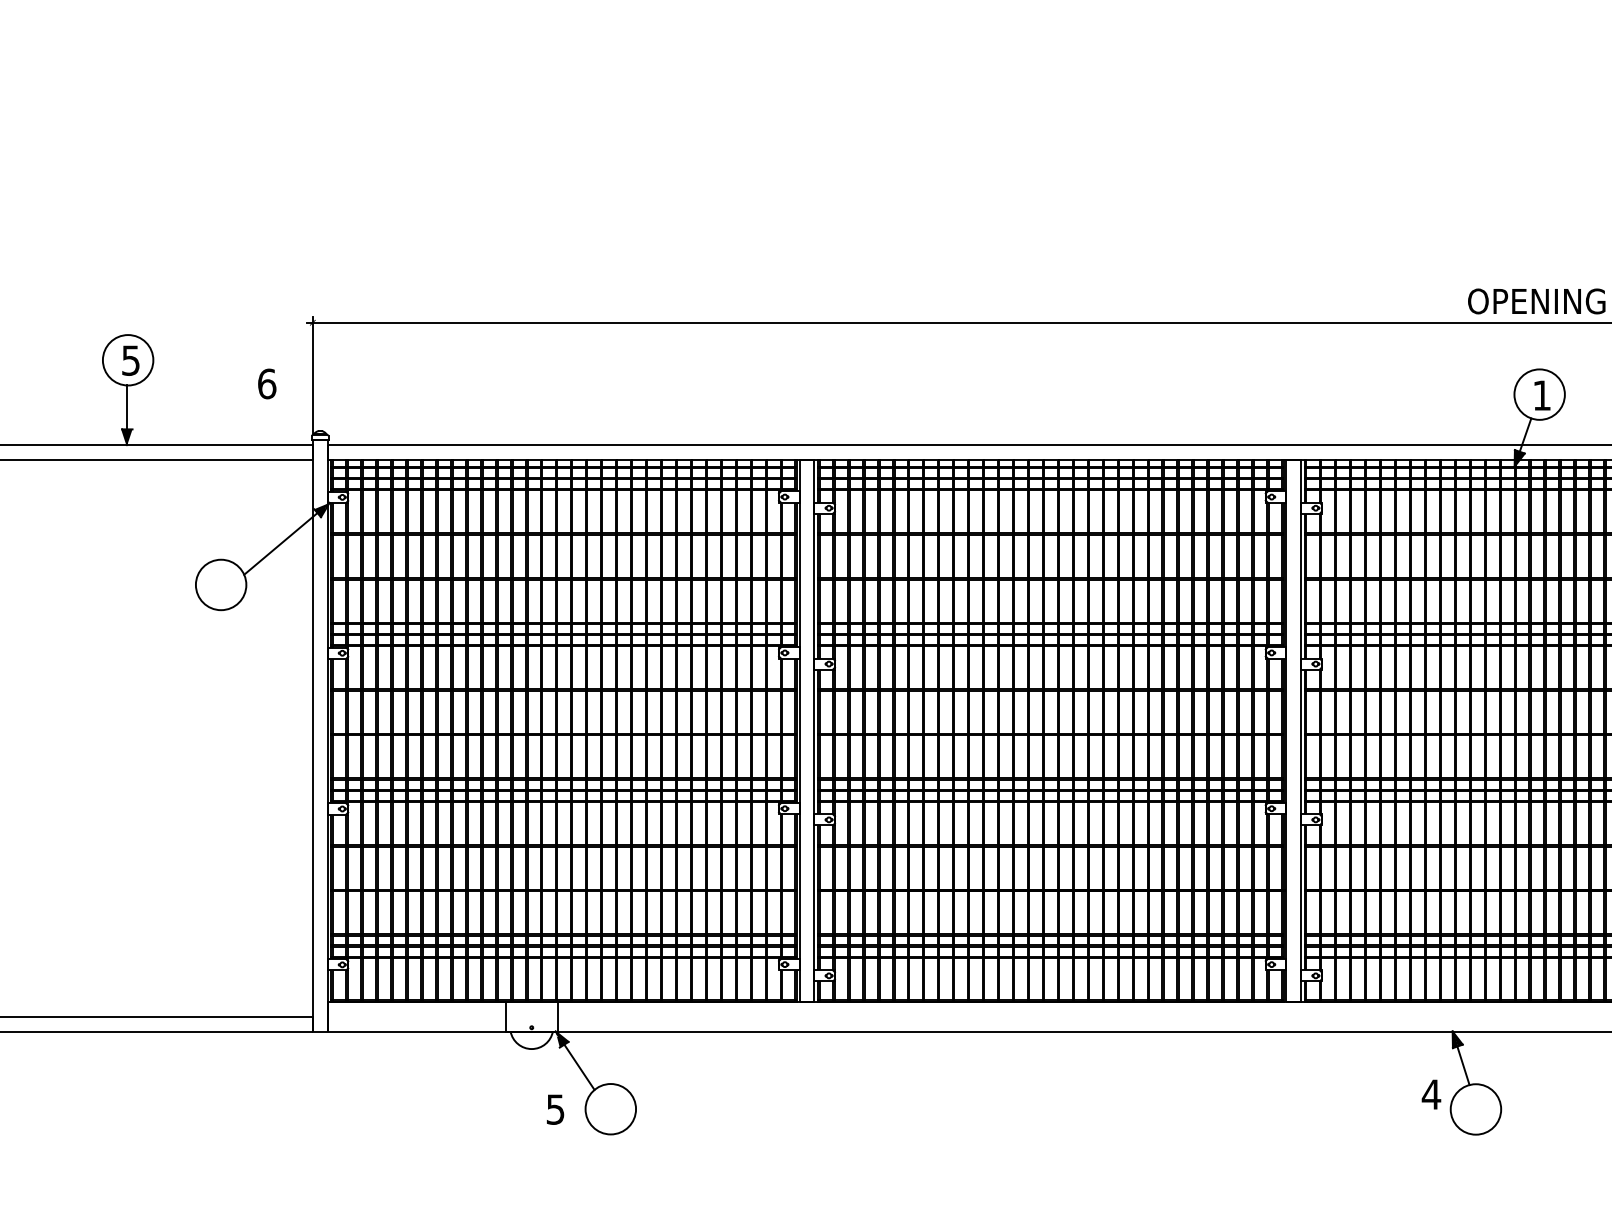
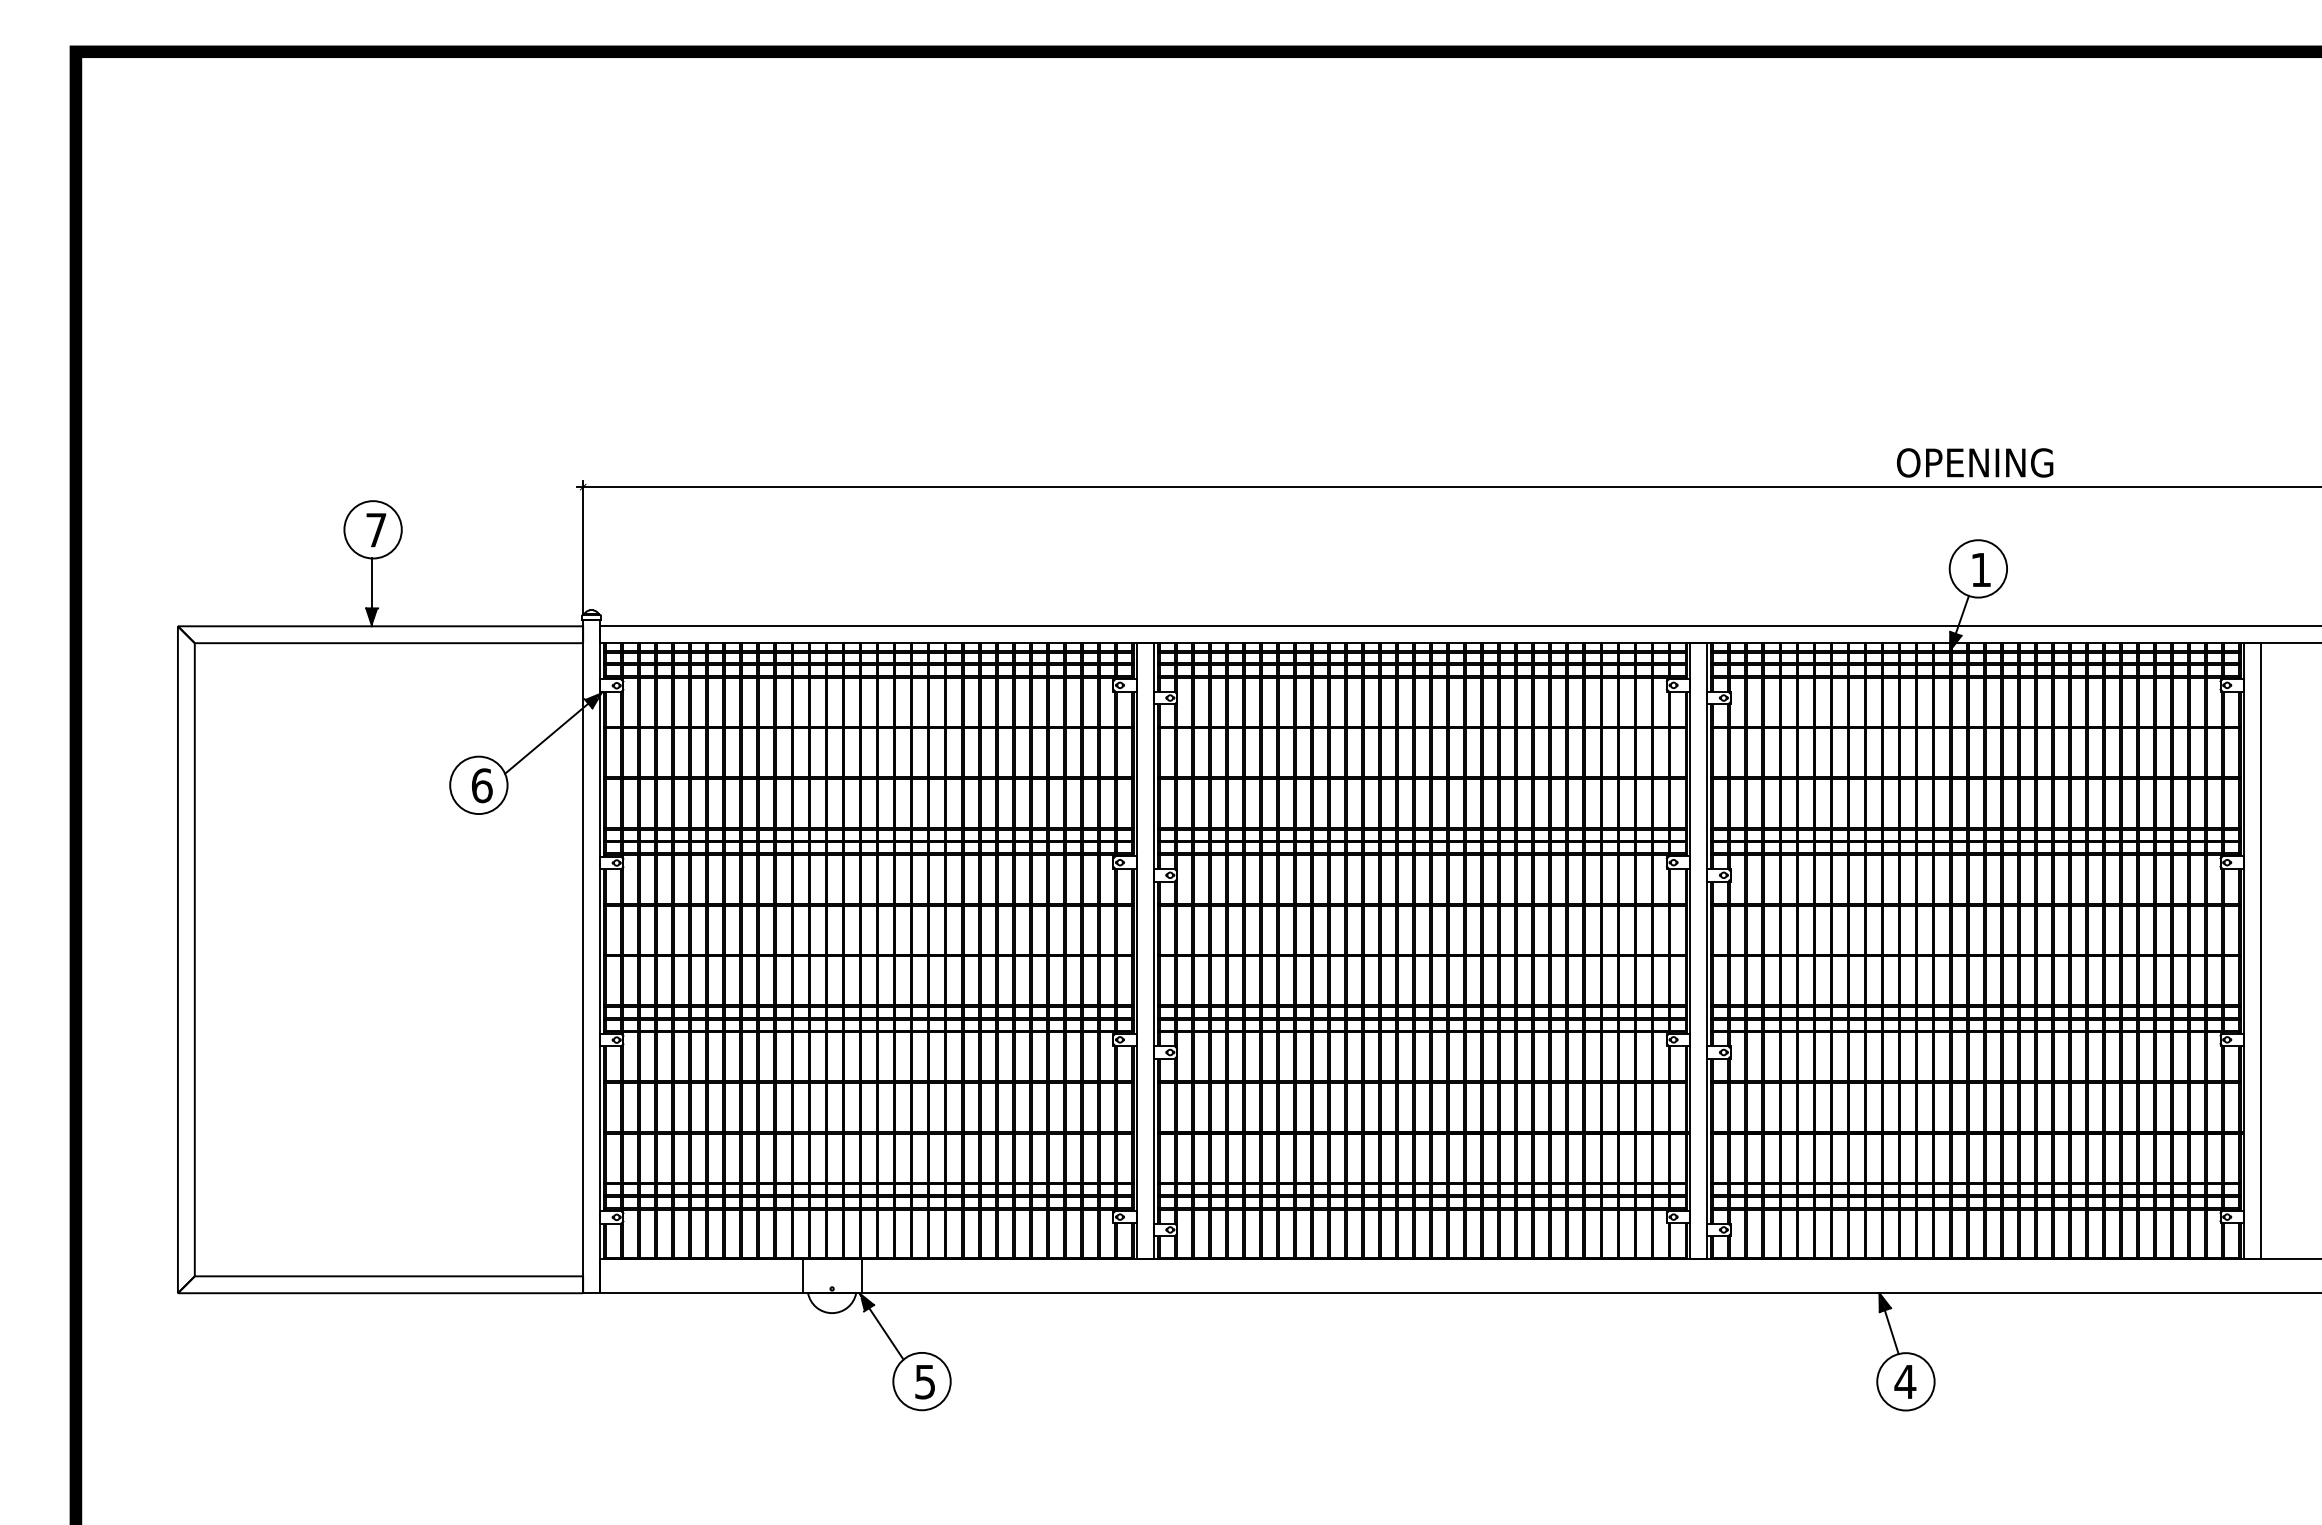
text: (131, 360) -> (376, 530), 5 -> 7
text: (267, 383) -> (482, 785), moved
text: (1431, 1094) -> (1905, 1381), moved
text: (554, 1110) -> (924, 1382), moved

